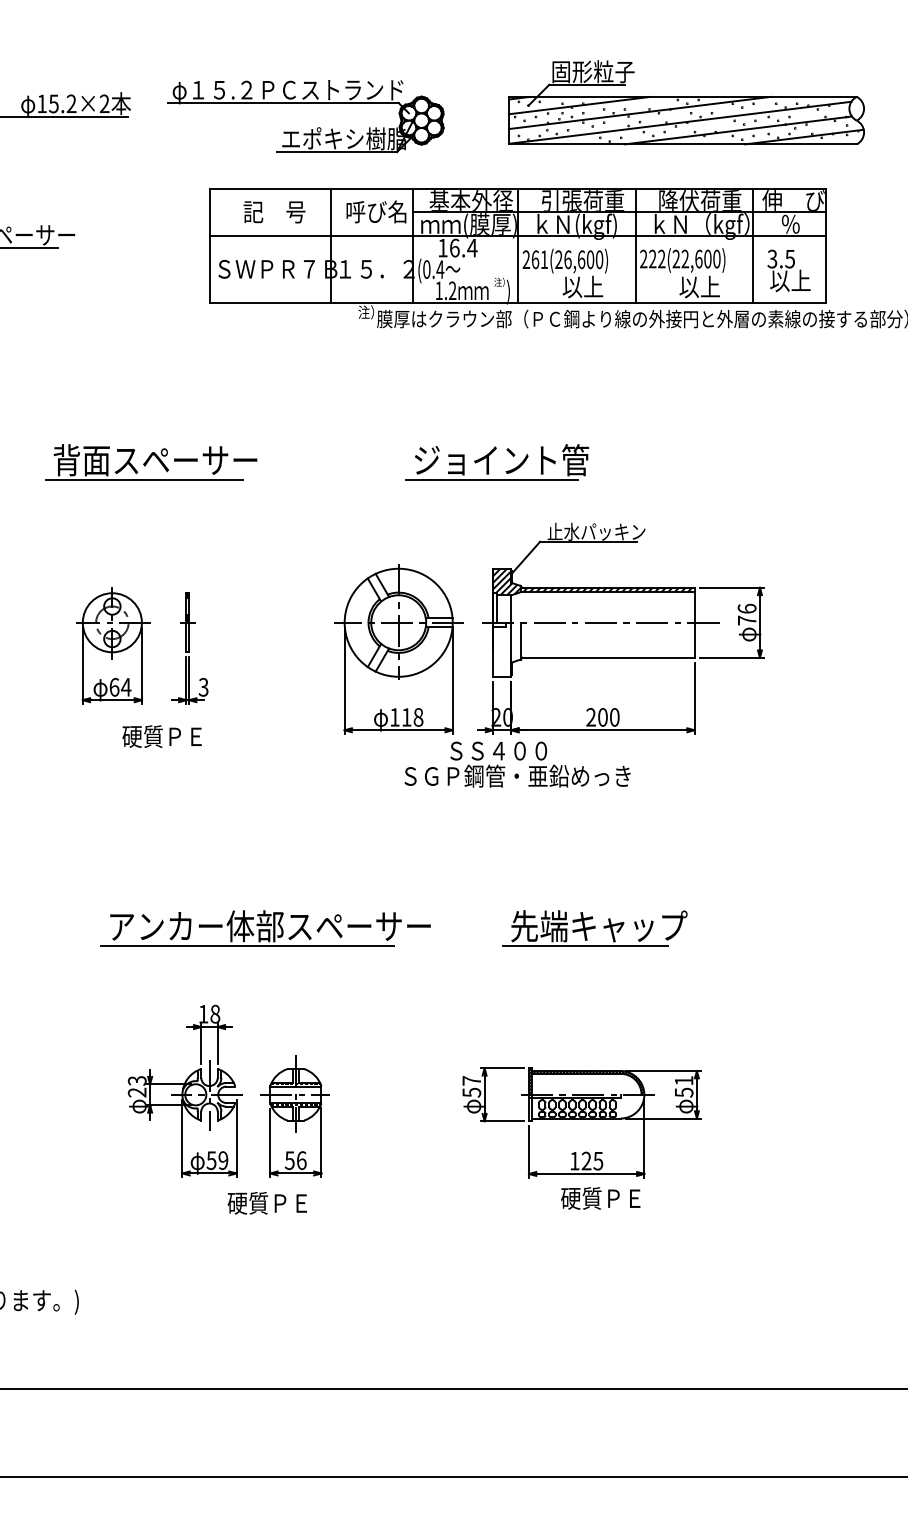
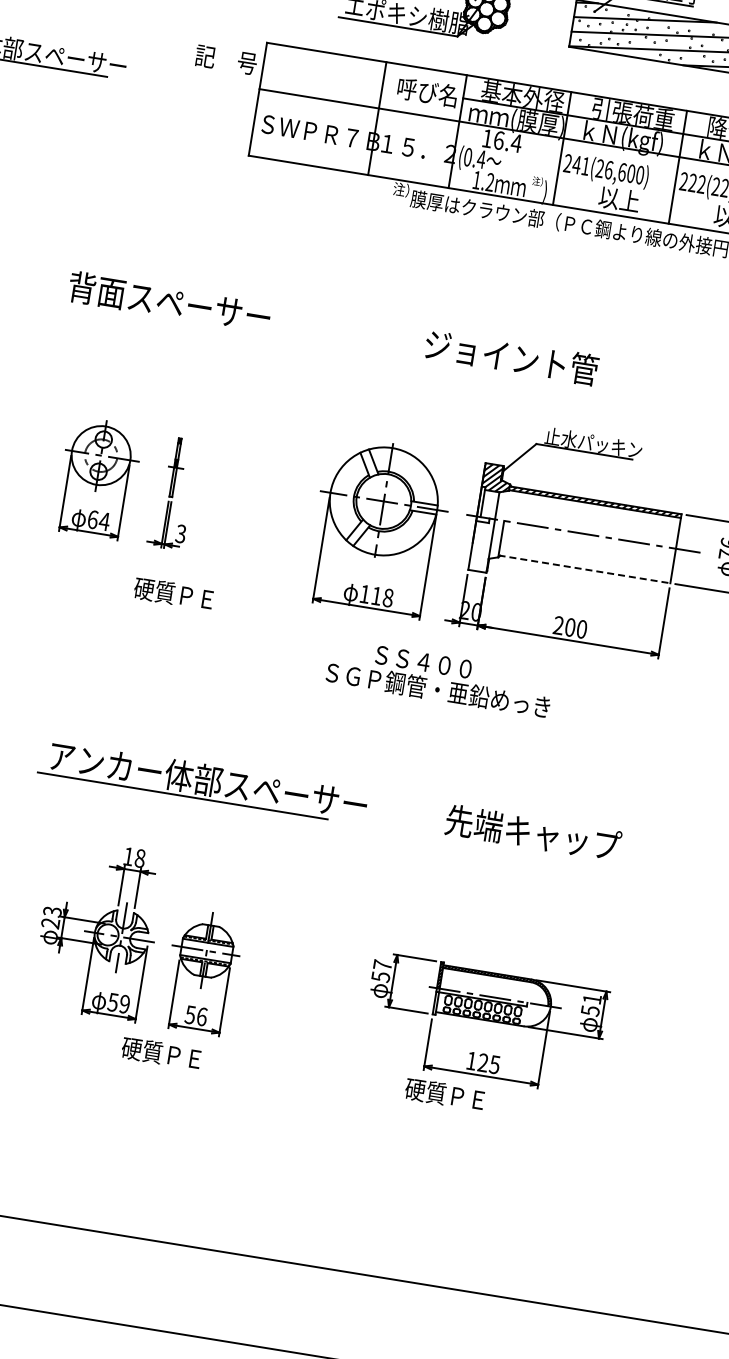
text: (274, 212) -> (226, 60), moved
text: (535, 259) -> (576, 164), 261(26,600) -> 241(26,600)
line: (143, 479) -> (154, 319), removed
line: (491, 479) -> (498, 374), removed
line: (608, 657) -> (585, 569), solid -> dashed
text: (161, 736) -> (173, 593), moved
text: (517, 764) -> (440, 678), moved
line: (585, 945) -> (516, 849), removed
text: (600, 1198) -> (444, 1094), moved

